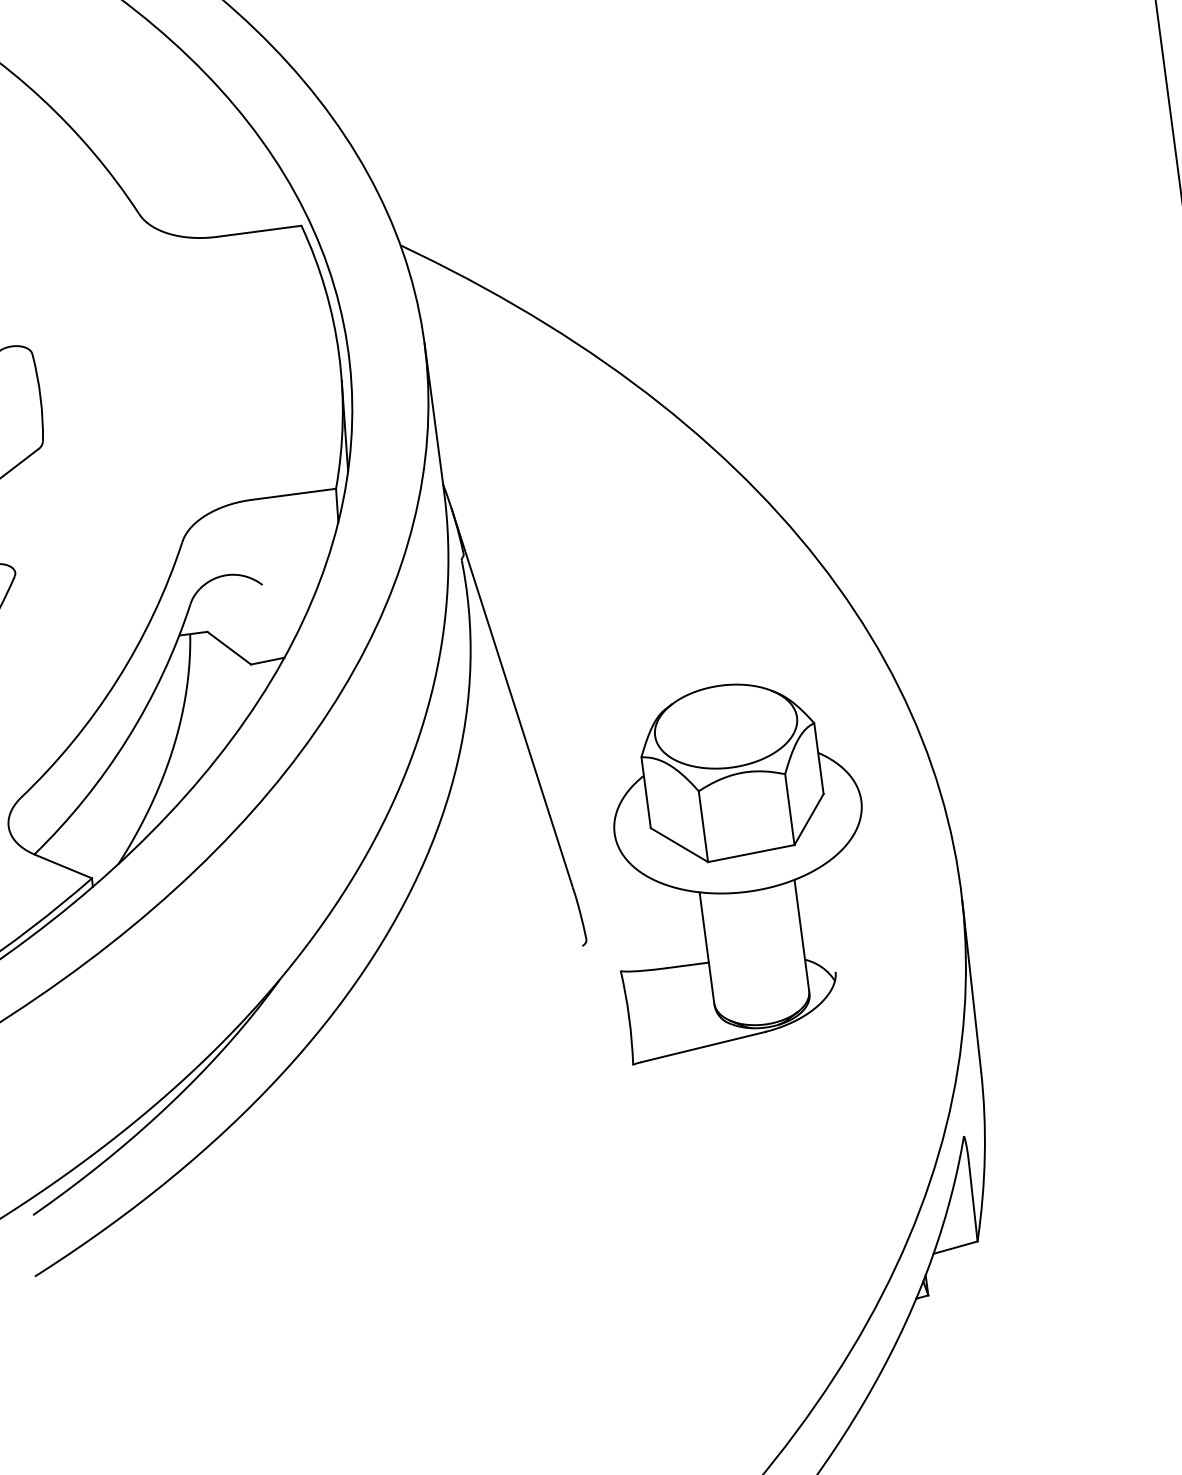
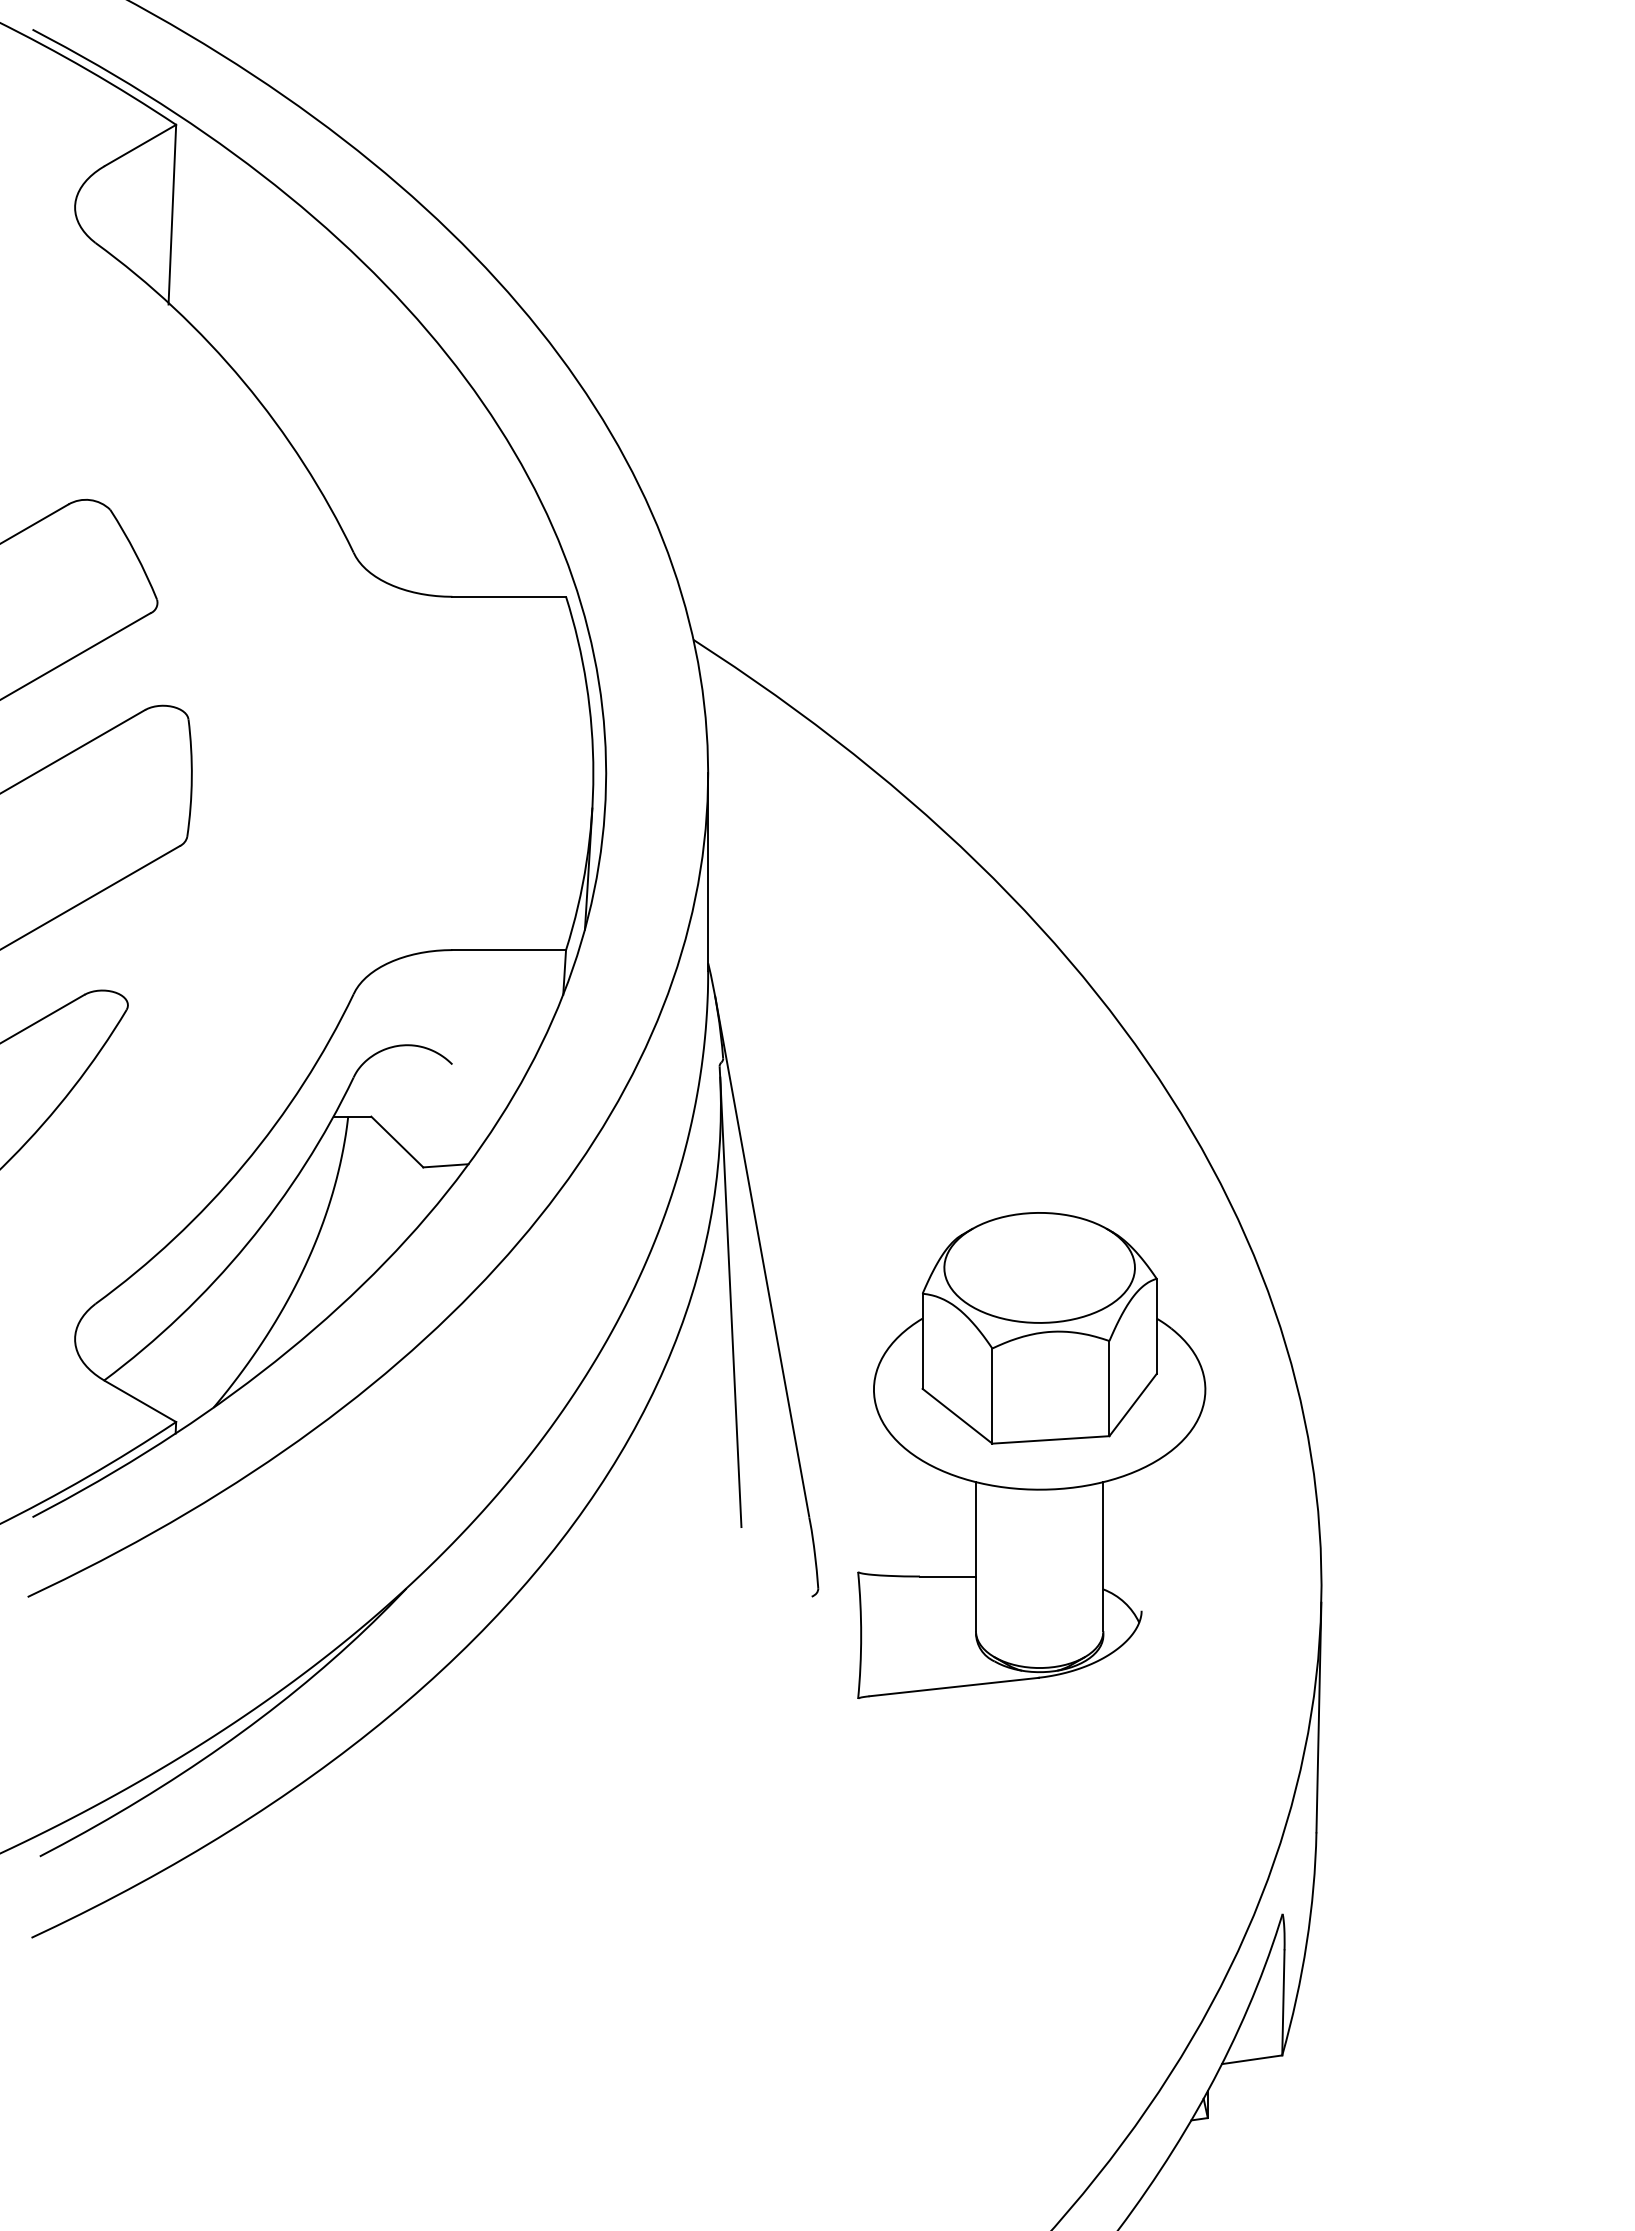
line: (493, 735) -> (730, 1302), added
part: (738, 867) -> (1031, 1455), moved

